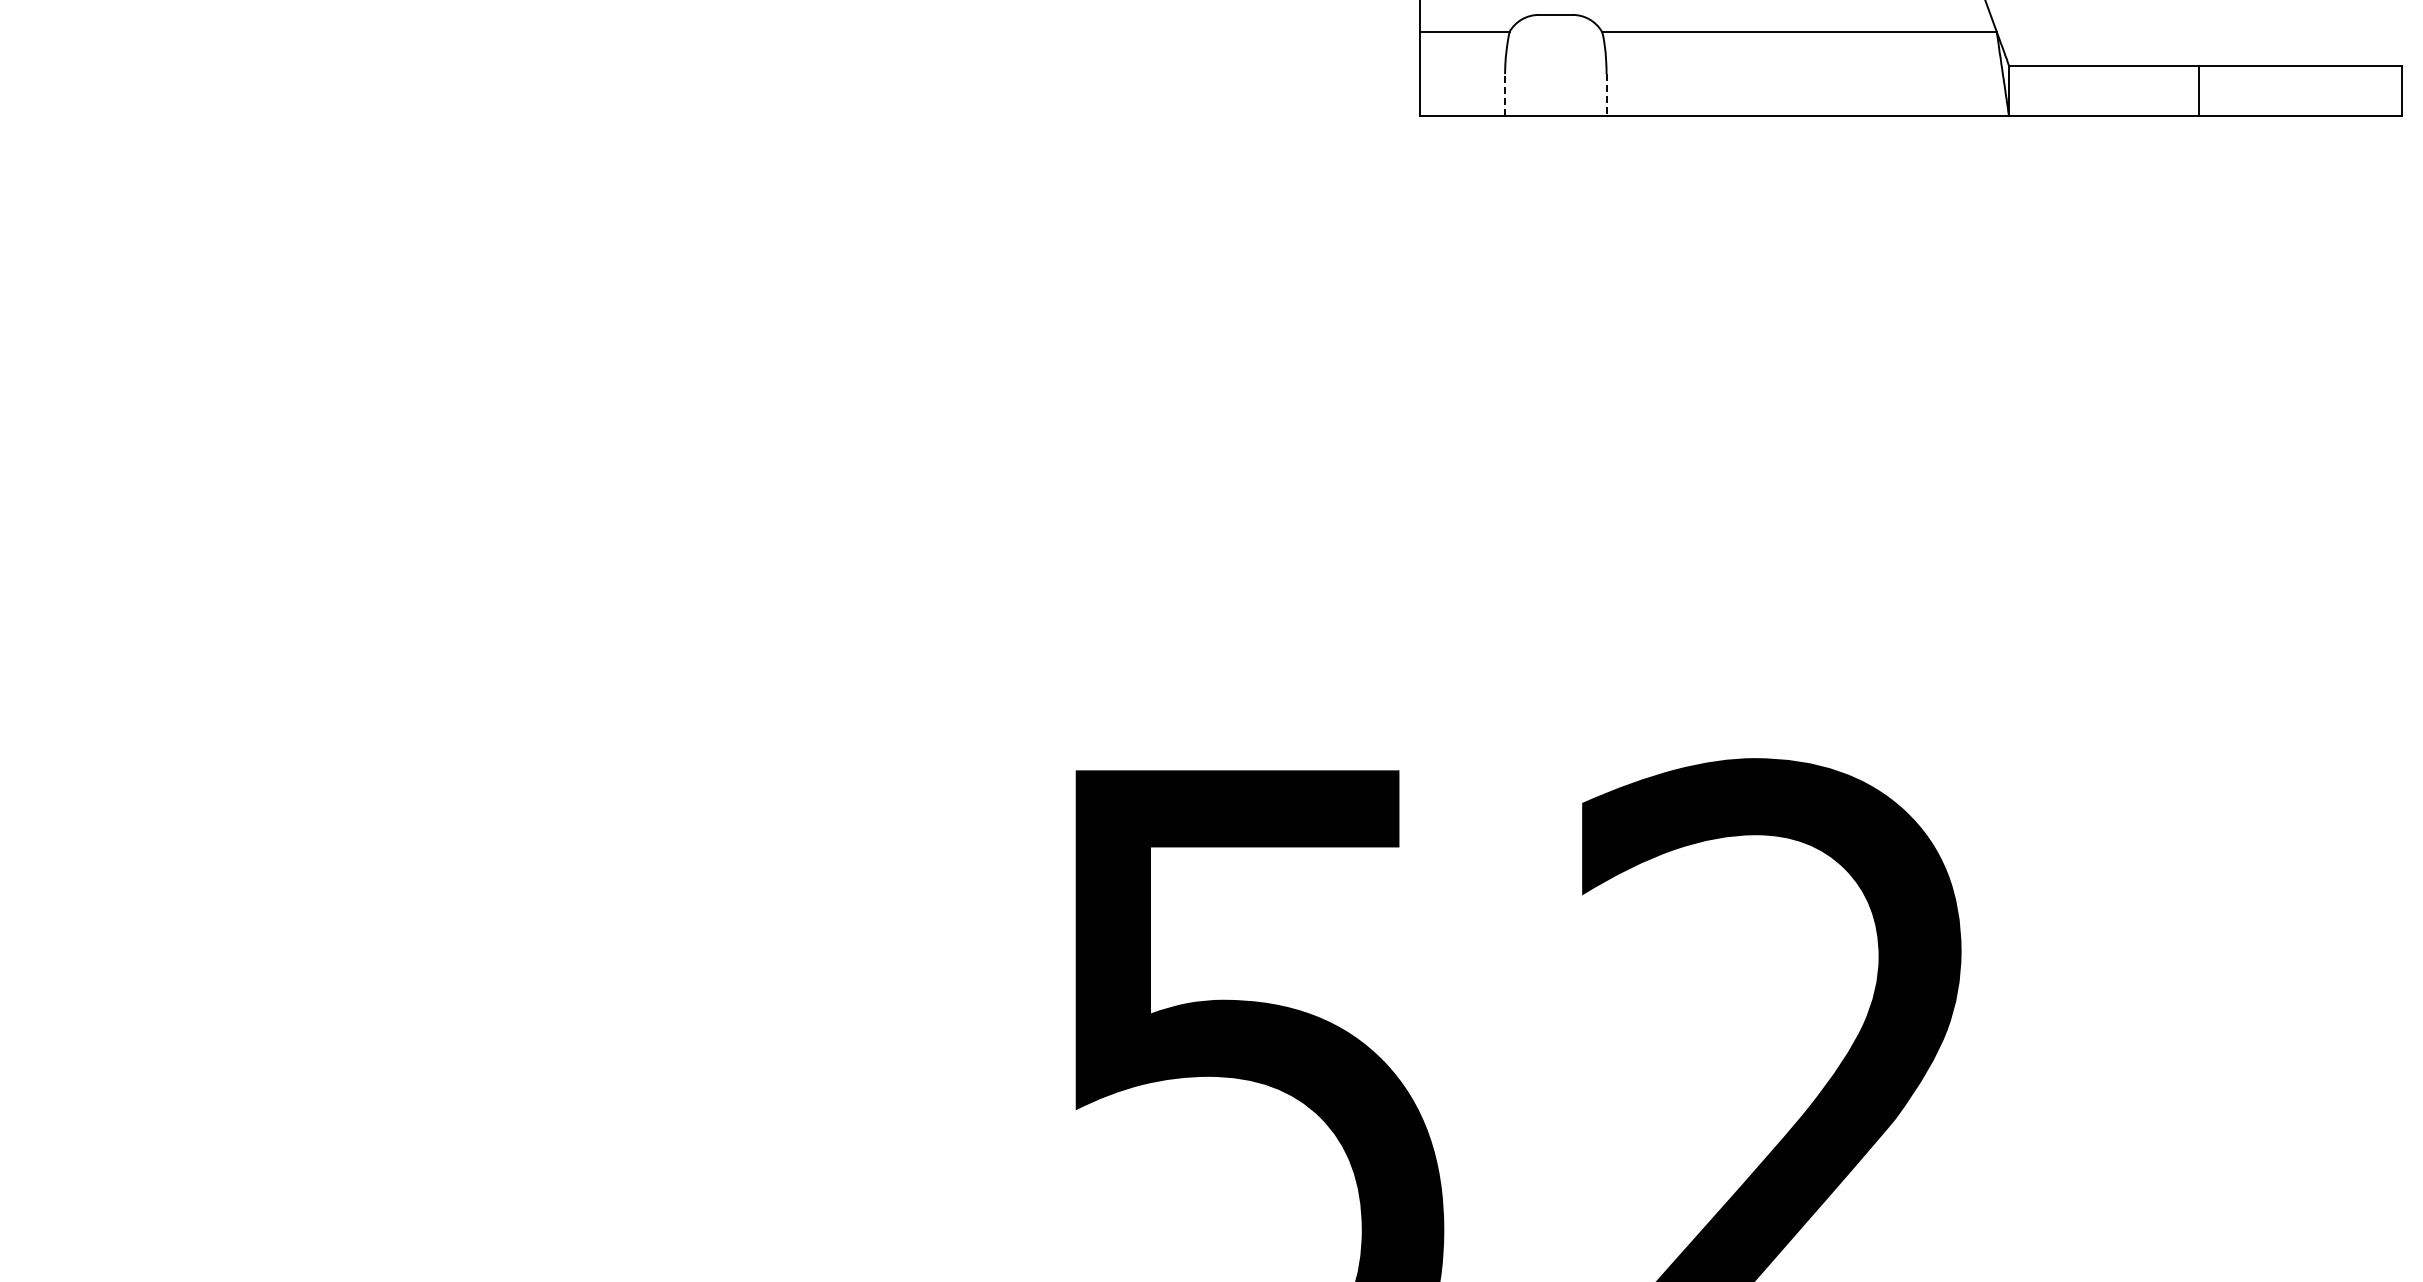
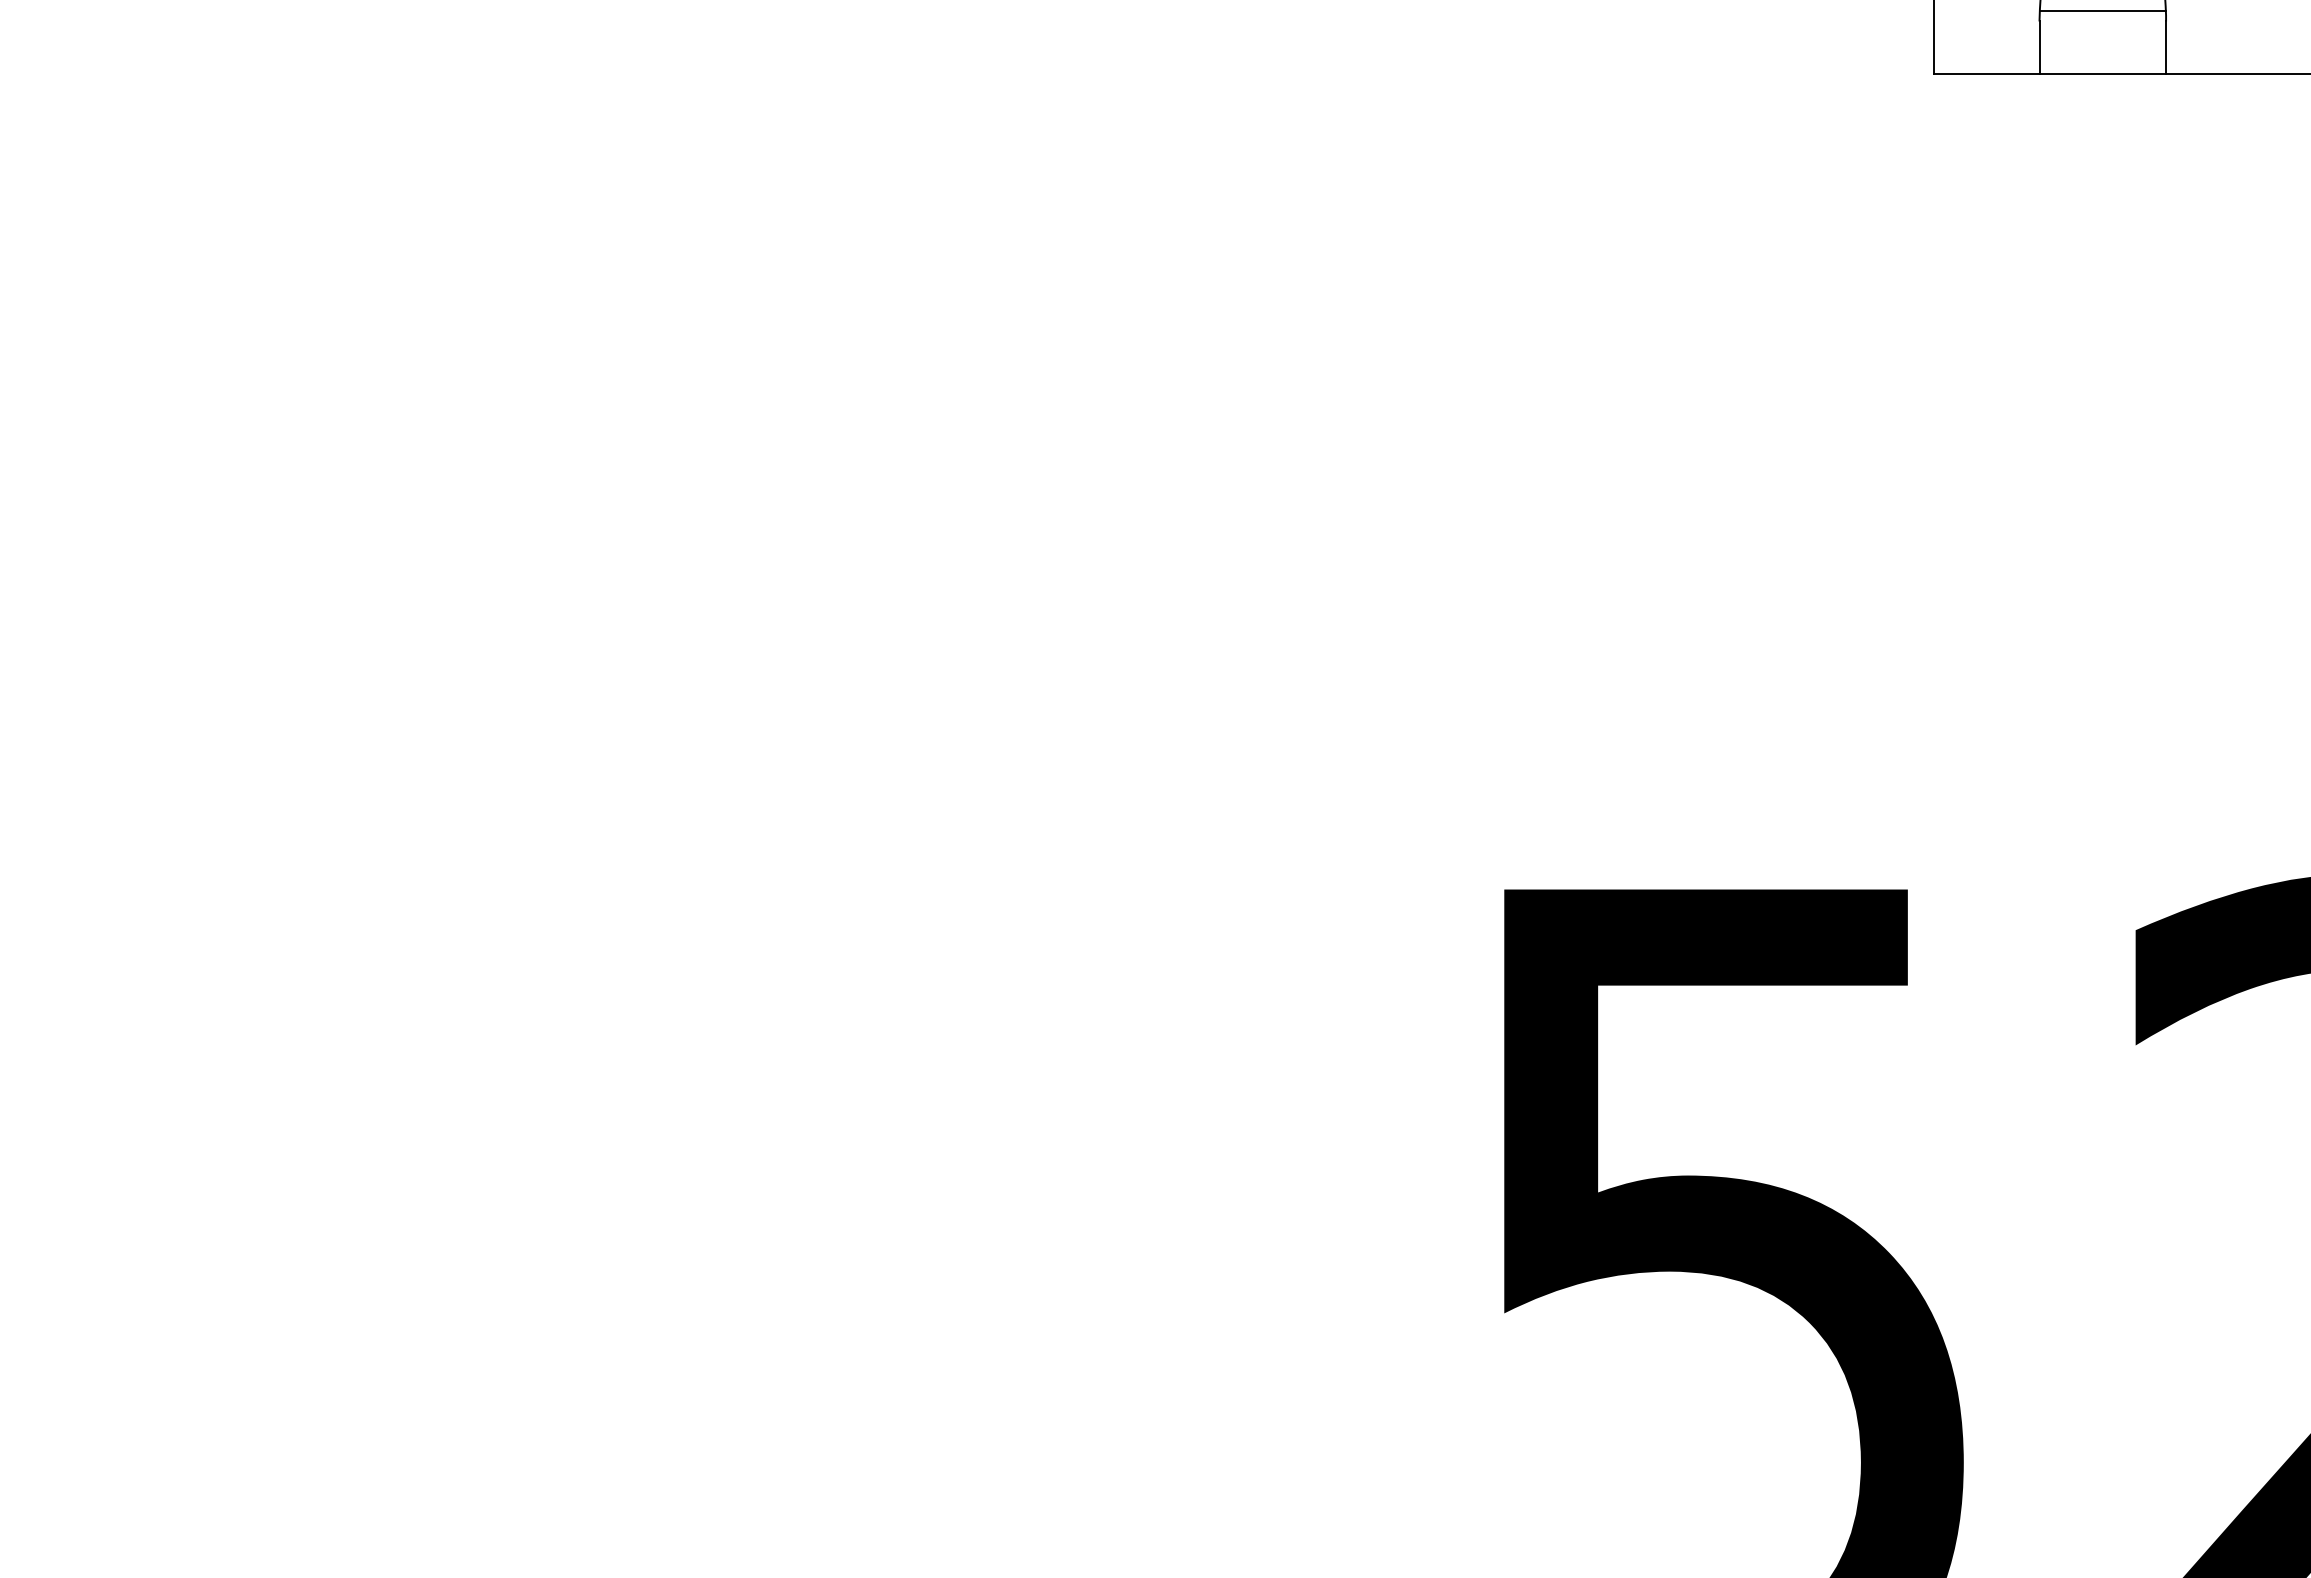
line: (1555, 65) -> (2102, 10), added
line: (1505, 94) -> (2040, 46), dashed -> solid
line: (1606, 95) -> (2166, 48), dashed -> solid

